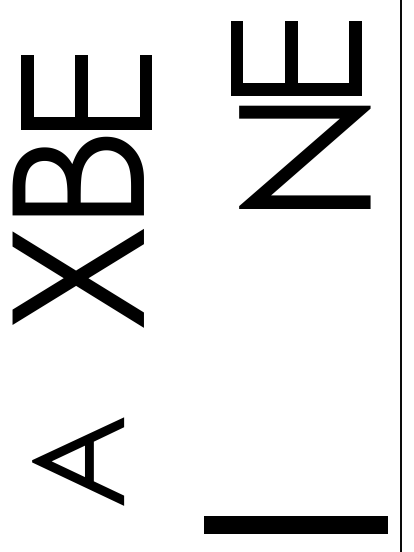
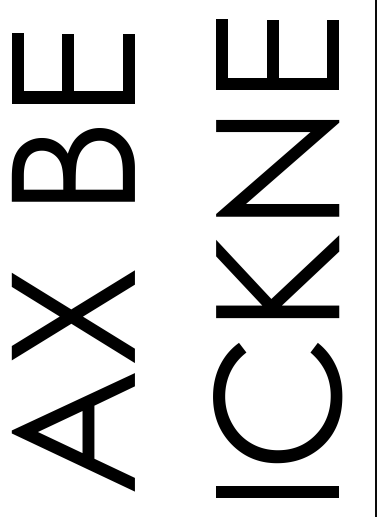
part: (86, 92) -> (73, 68), moved
part: (304, 157) -> (277, 168), moved
part: (77, 278) -> (72, 316), moved
fill: (296, 295) -> (277, 276), added
part: (77, 461) -> (72, 432), size x1.43
part: (288, 479) -> (270, 449), added
part: (296, 524) -> (277, 491), size x0.71

